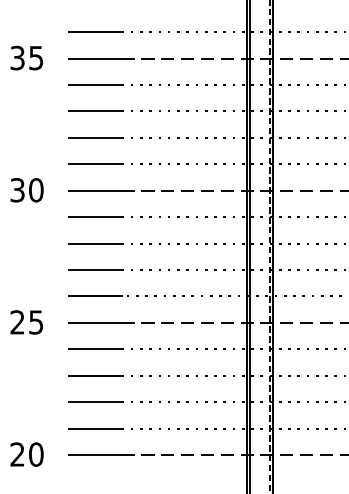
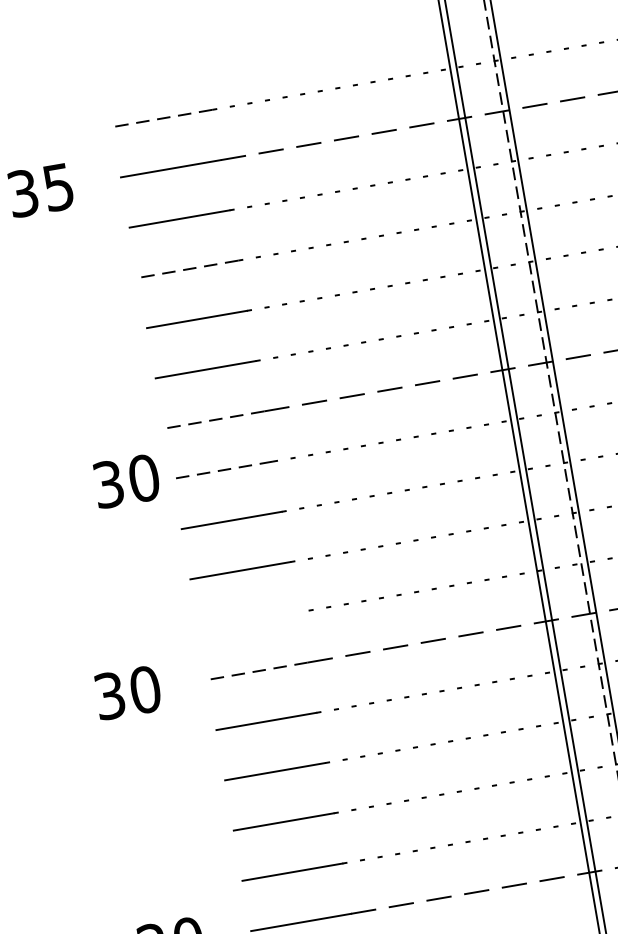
line: (94, 32) -> (160, 119), solid -> dashed
line: (94, 111) -> (186, 269), solid -> dashed
text: (26, 190) -> (125, 481), moved
line: (94, 190) -> (212, 419), solid -> dashed
line: (94, 217) -> (221, 471), solid -> dashed
line: (95, 296) -> (249, 621), removed
text: (26, 322) -> (126, 693), 25 -> 30
line: (94, 322) -> (256, 670), solid -> dashed

